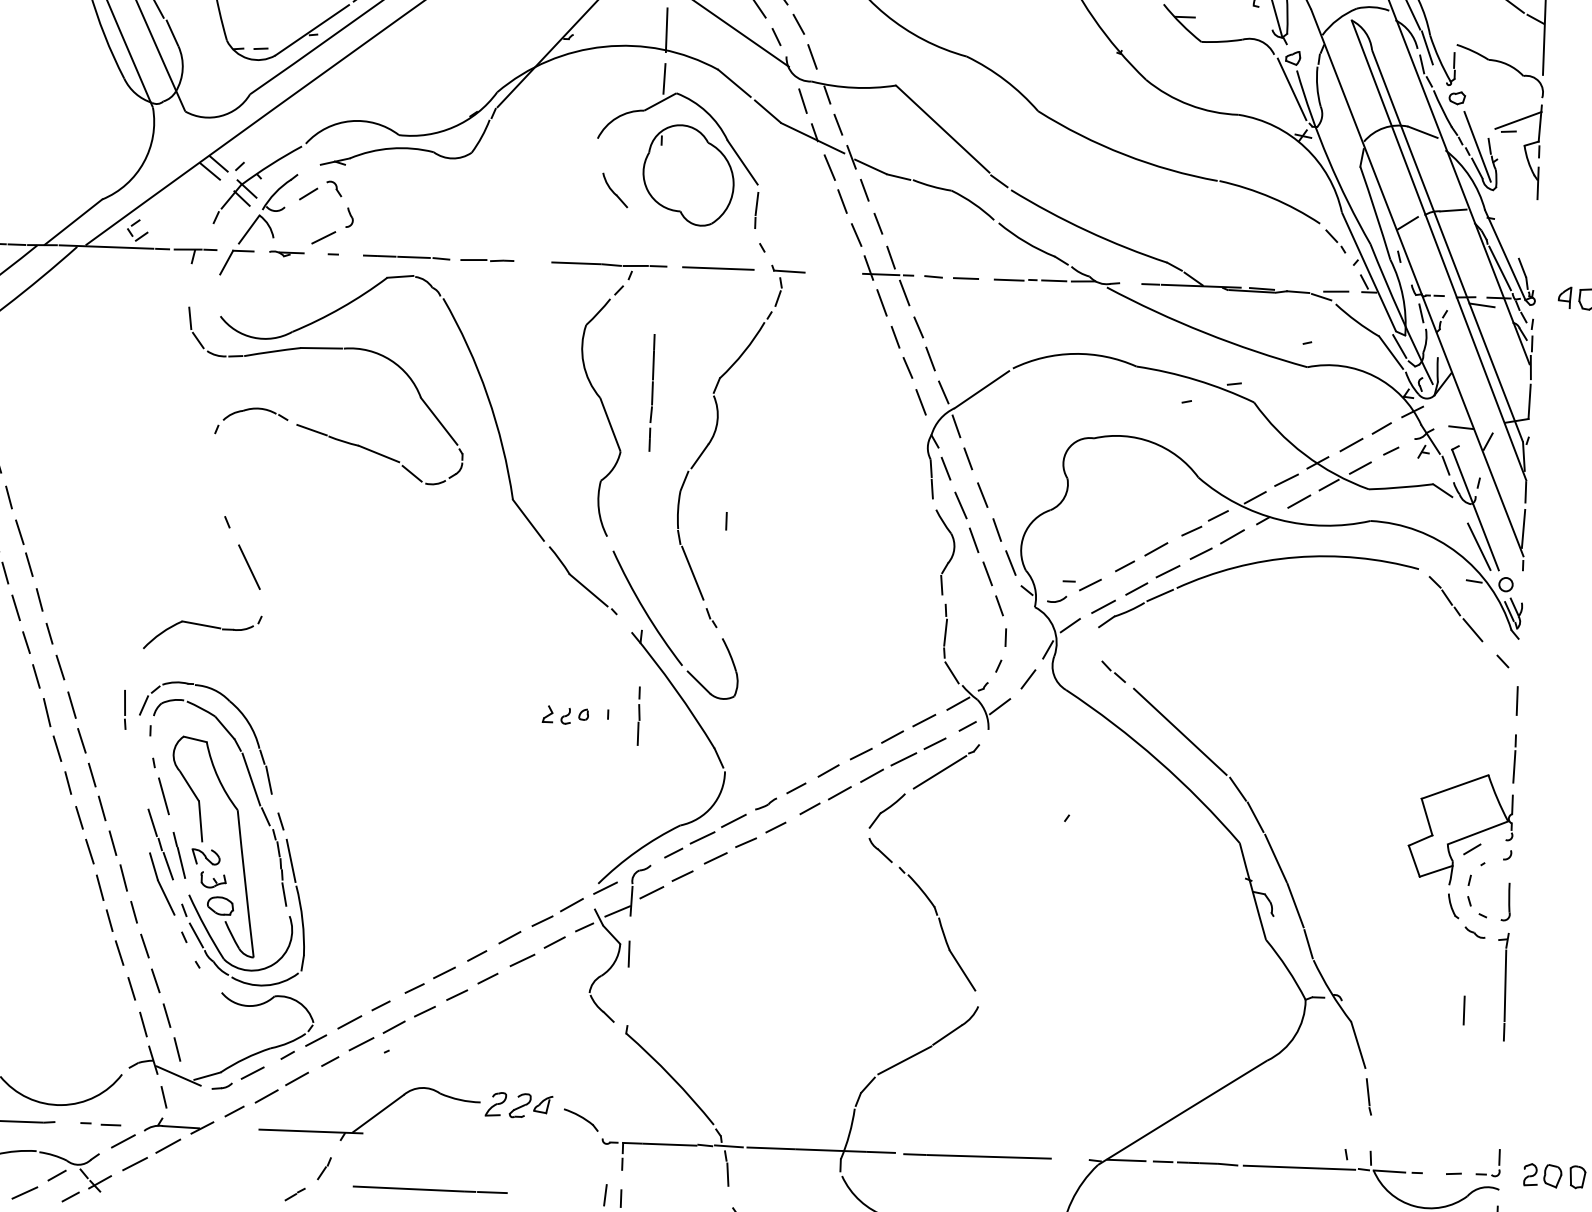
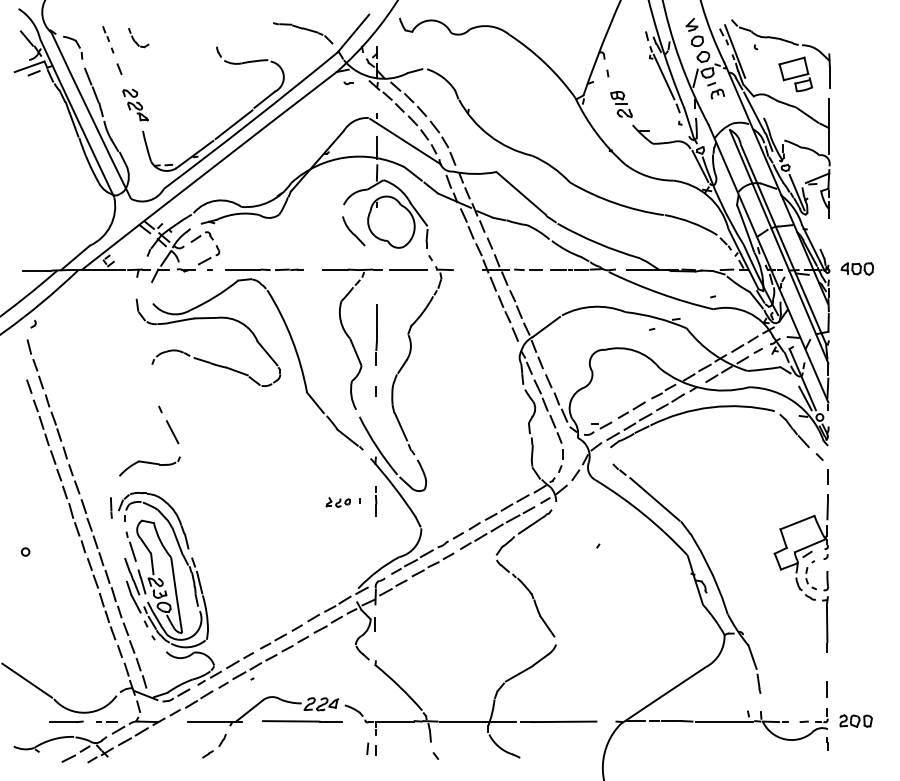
part: (614, 190) -> (353, 231), size x1.67
line: (724, 521) -> (375, 391), moved
line: (1462, 1010) -> (826, 689), moved
line: (430, 1190) -> (302, 721), moved

